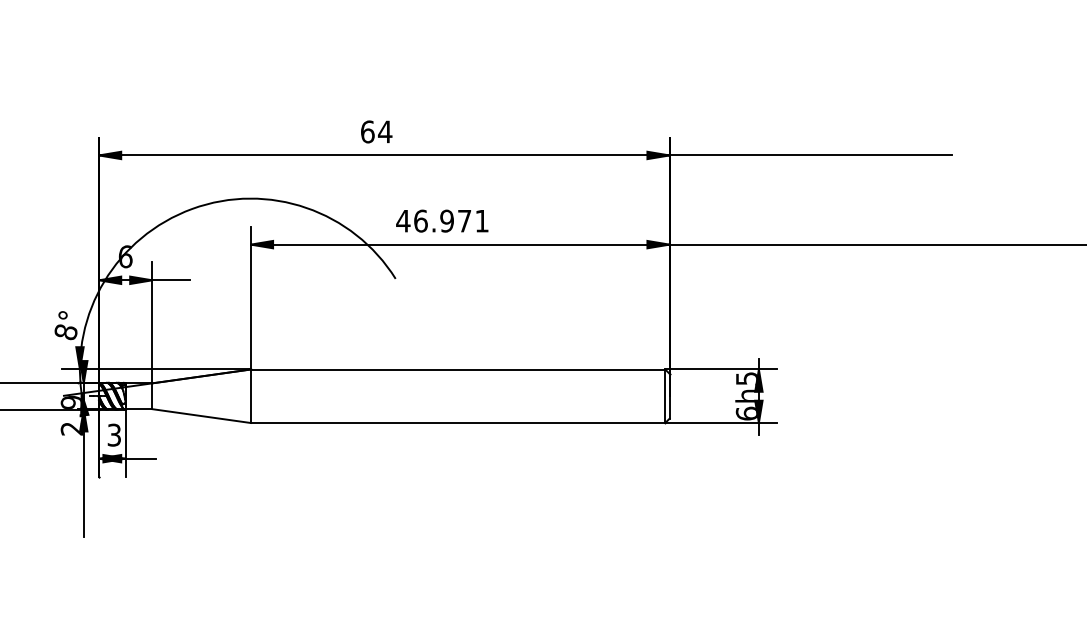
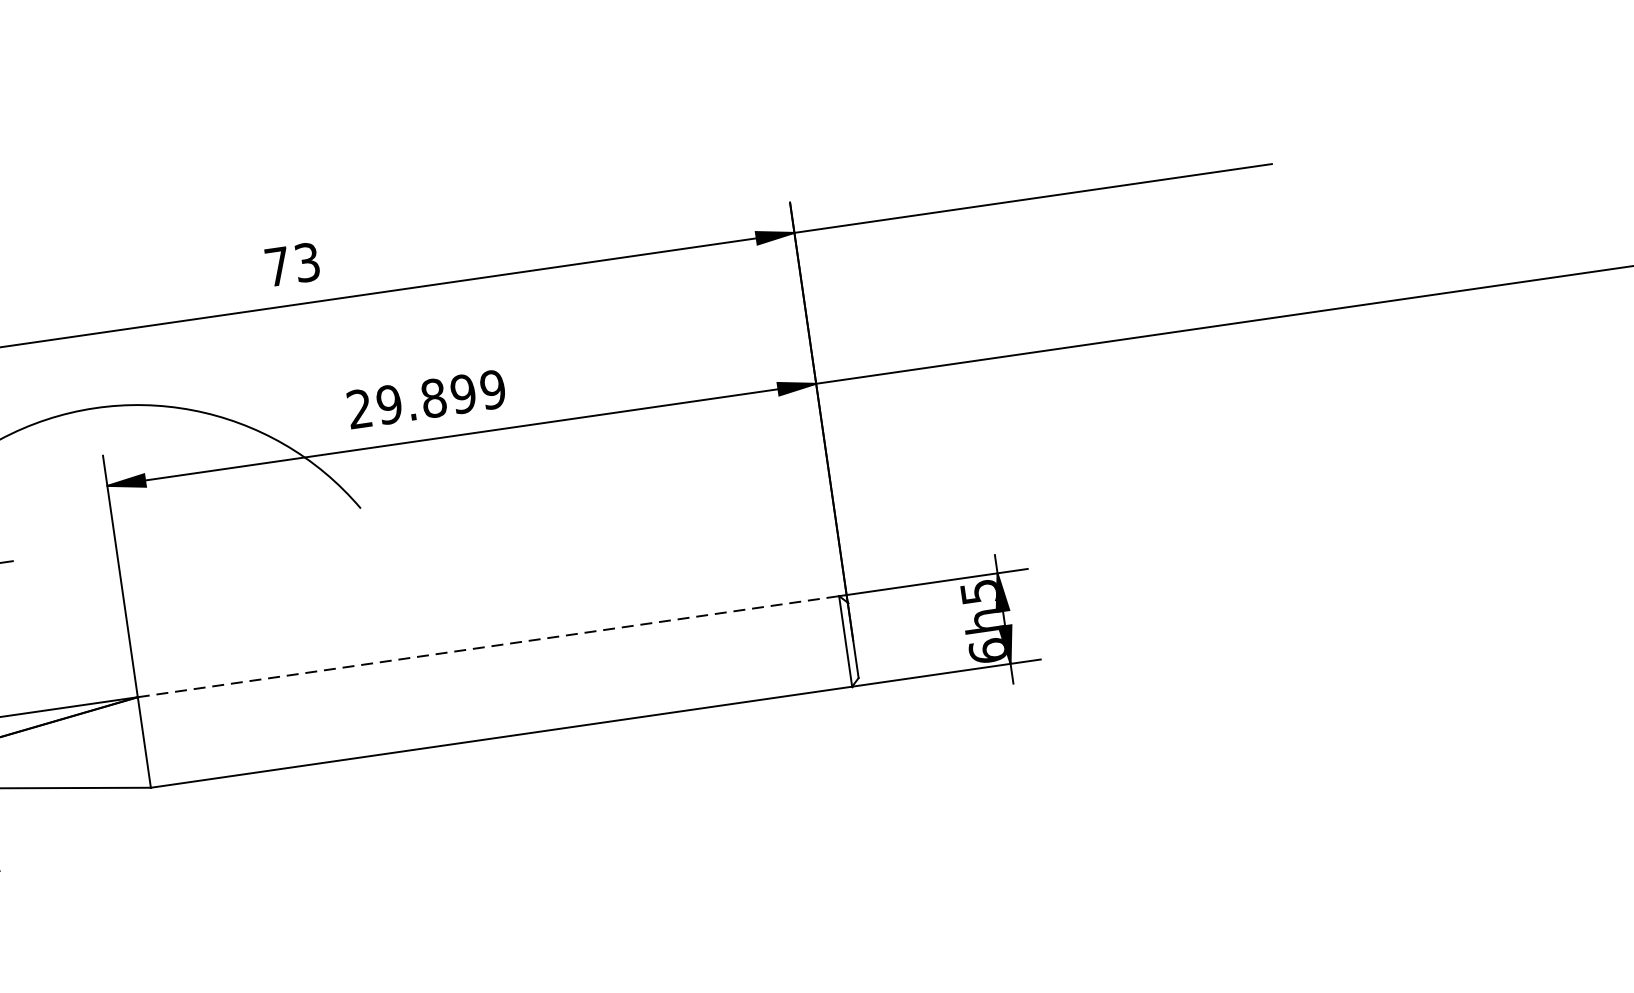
text: (376, 131) -> (292, 263), 64 -> 73
text: (442, 220) -> (425, 398), 46.971 -> 29.899
line: (458, 369) -> (489, 646), solid -> dashed

